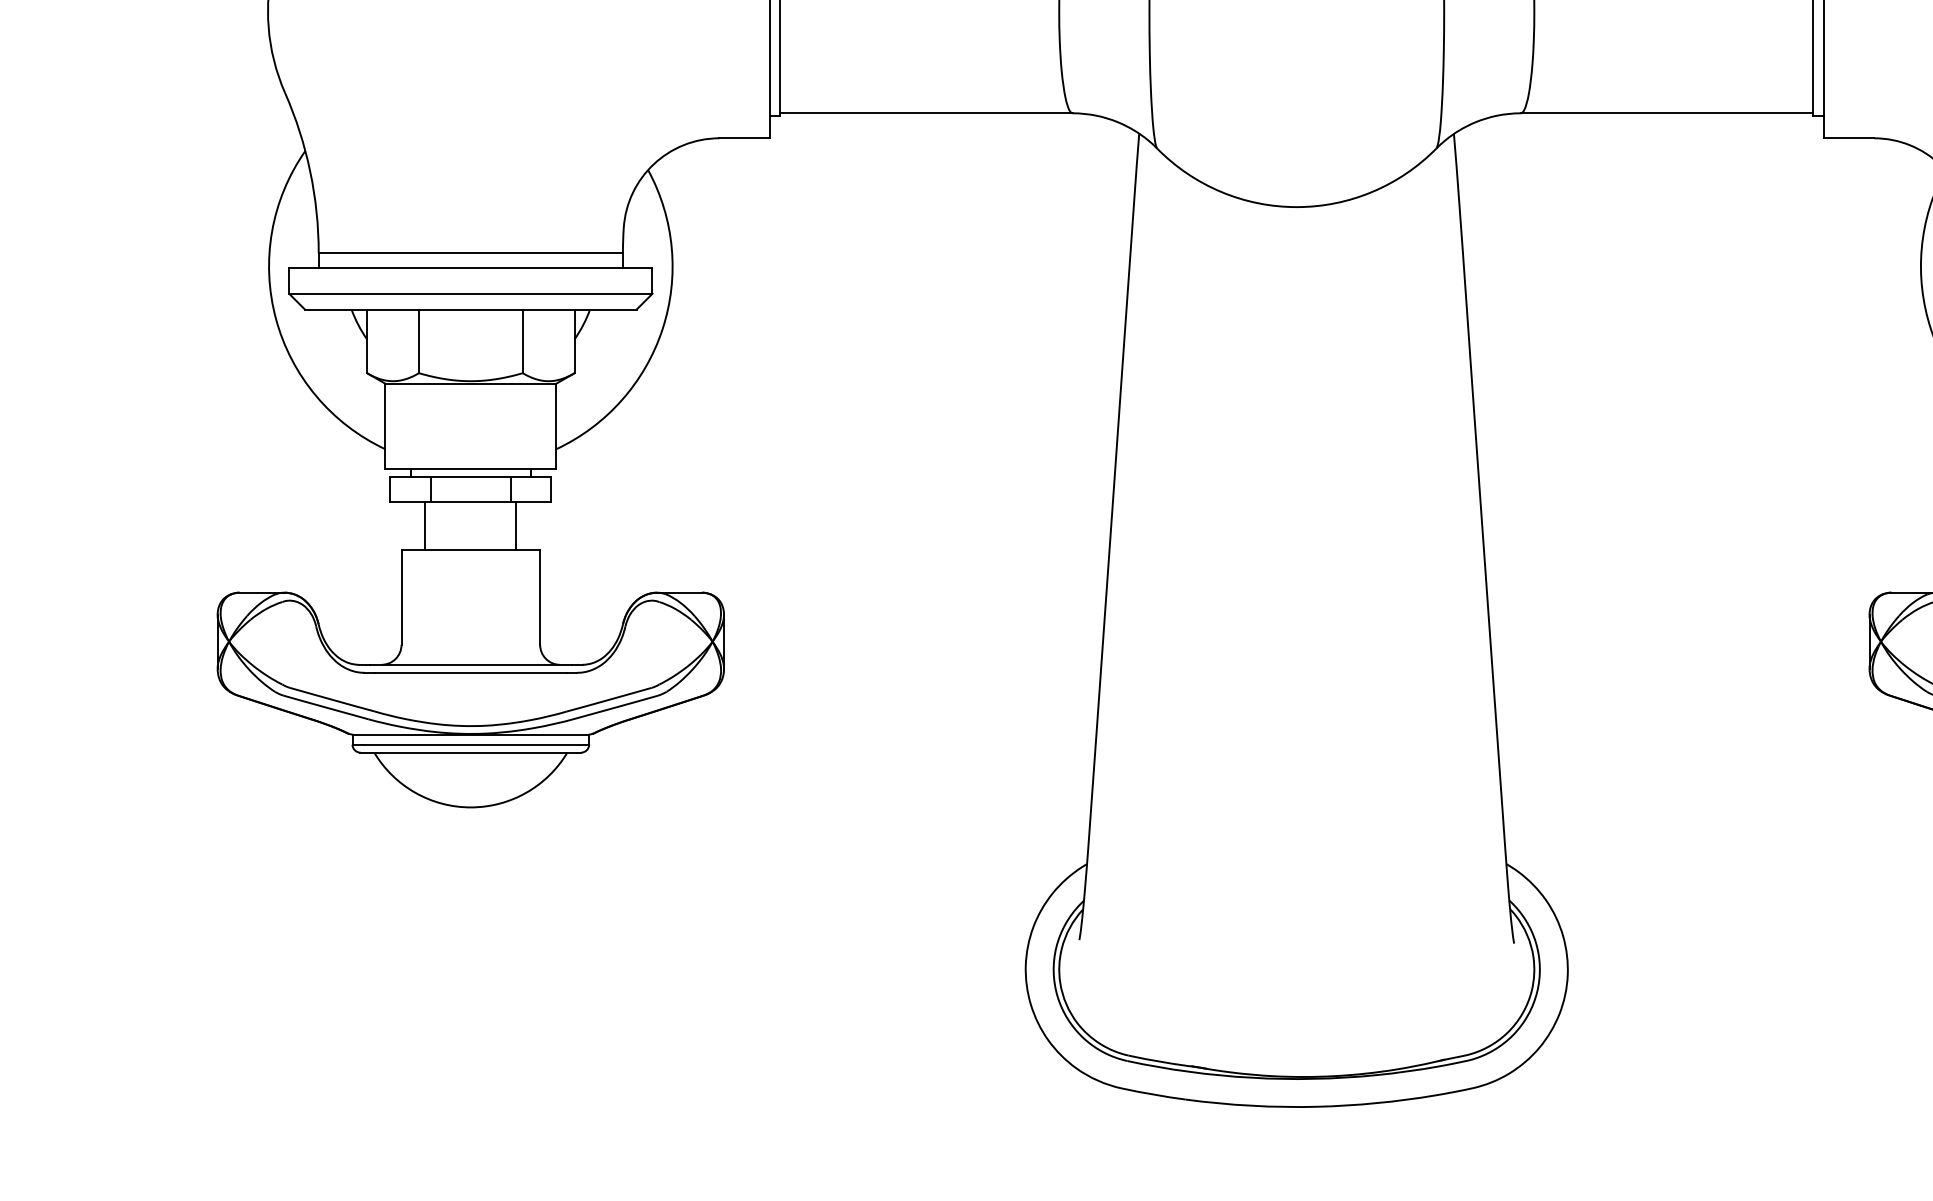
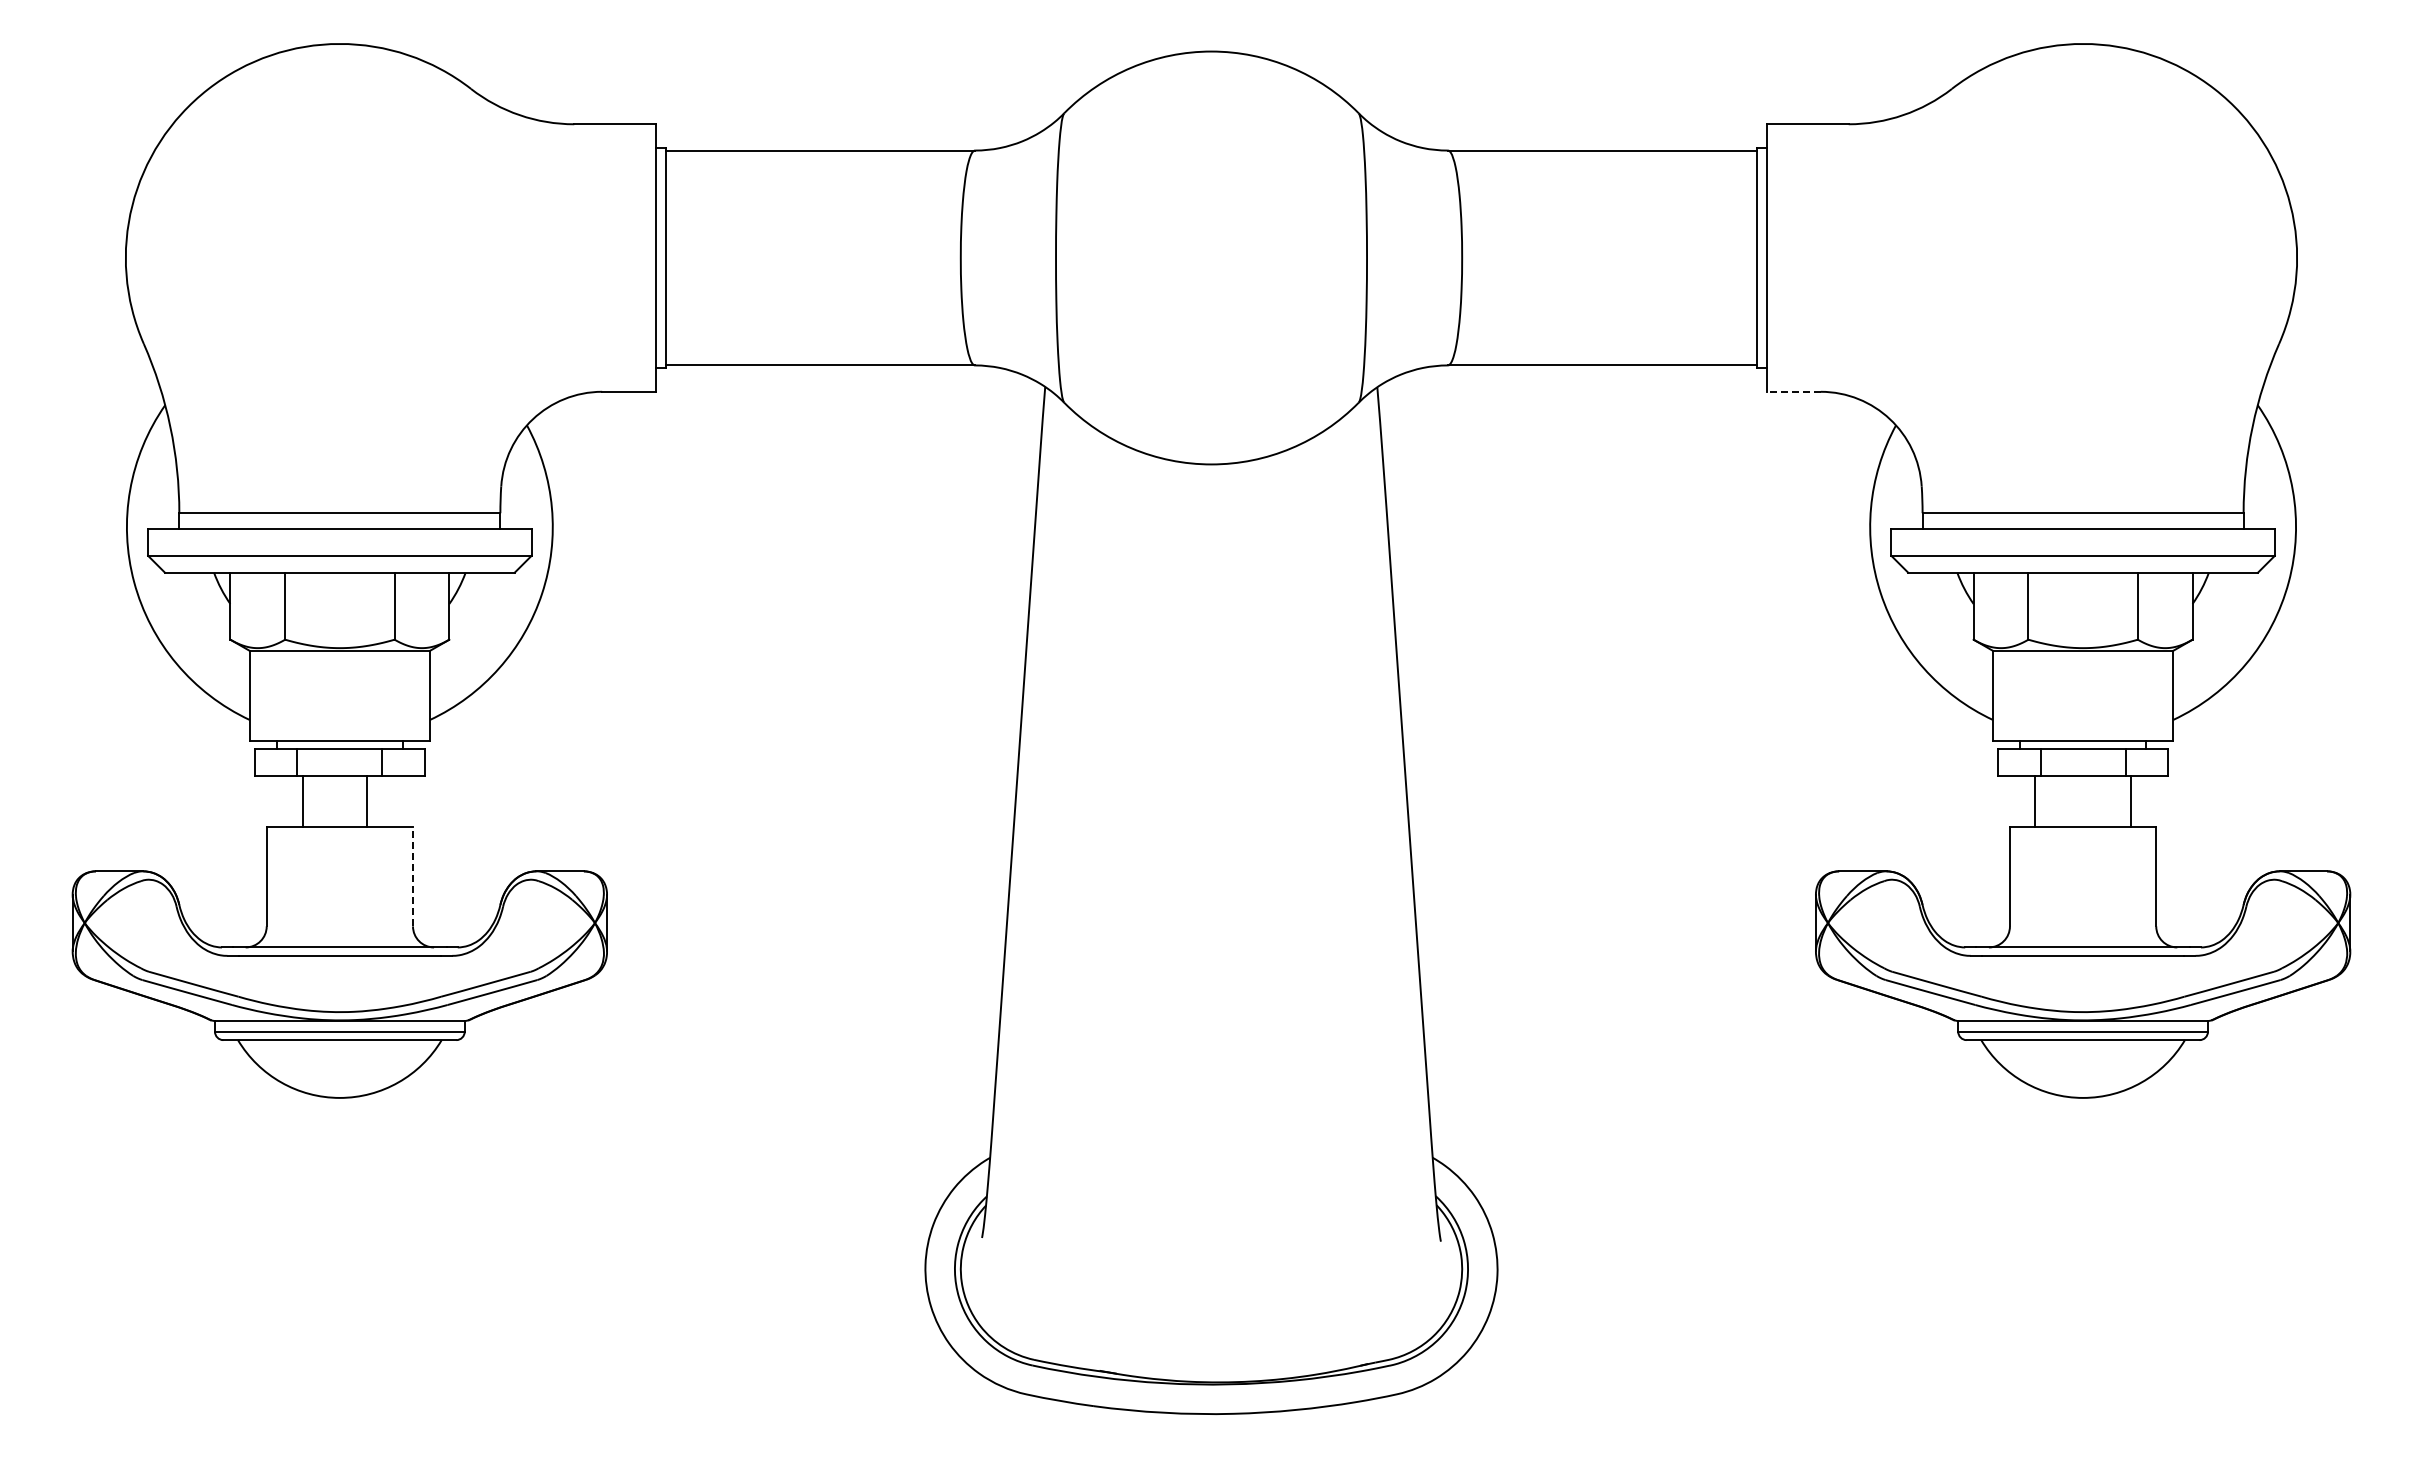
line: (1849, 138) -> (1794, 391), solid -> dashed
line: (425, 526) -> (366, 801), moved
line: (515, 526) -> (302, 801), moved
line: (540, 597) -> (413, 876), solid -> dashed

